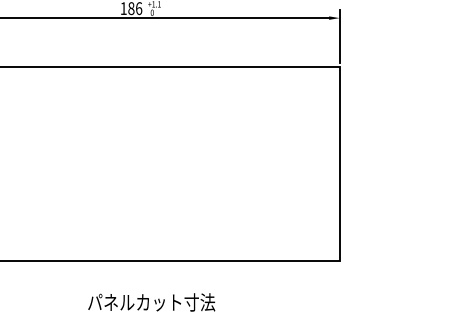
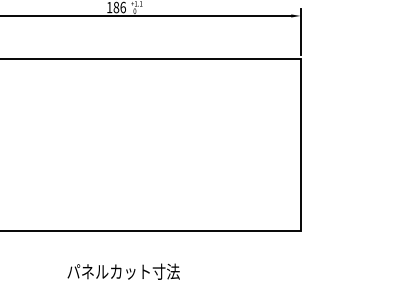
text: (151, 302) -> (123, 271), moved

